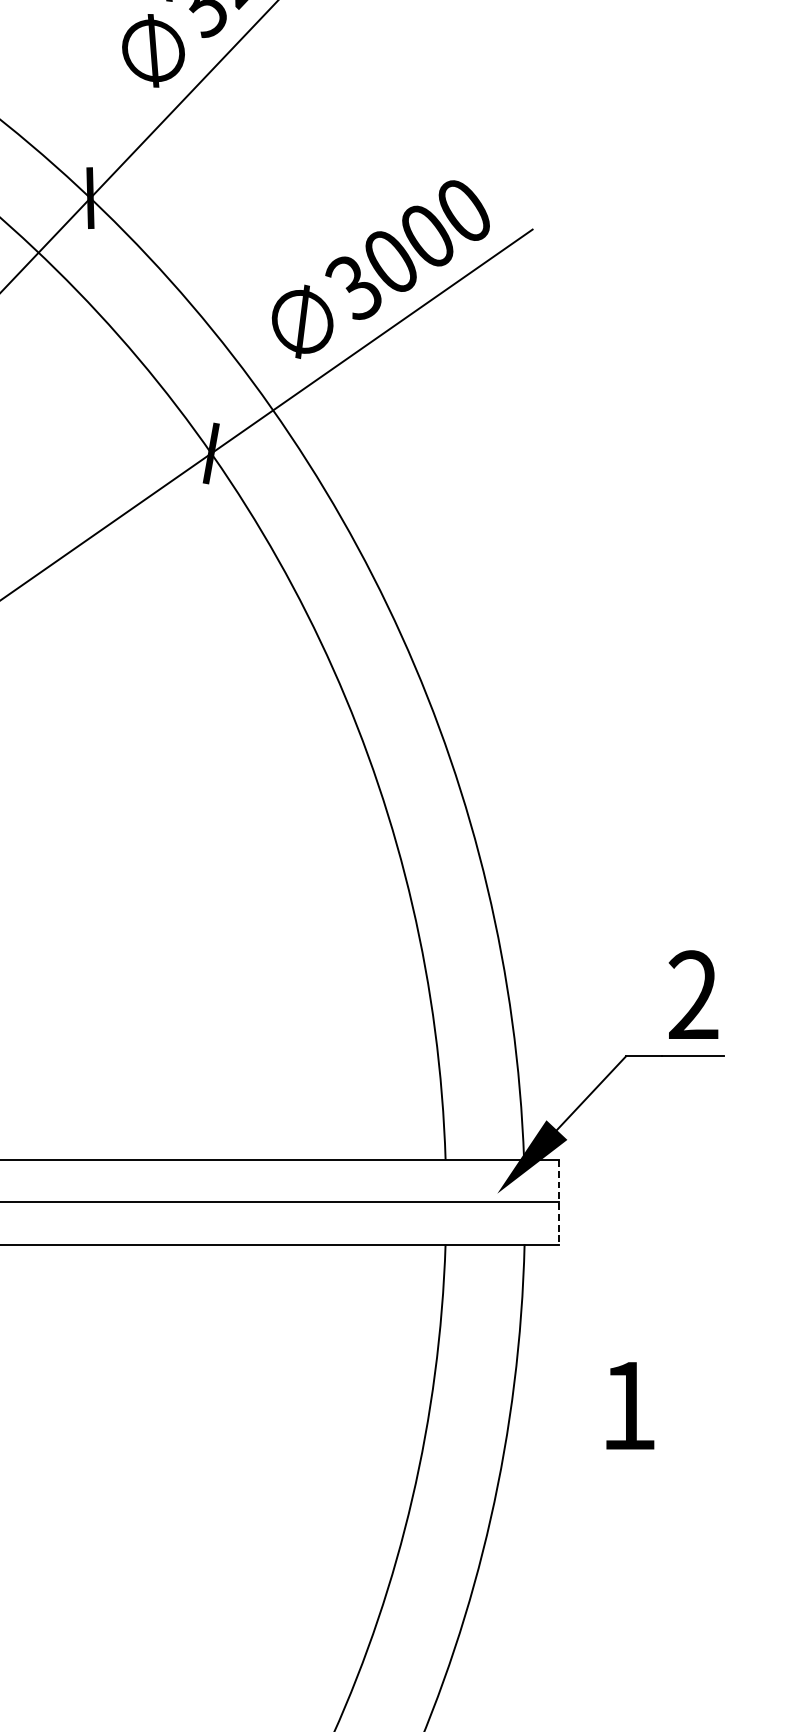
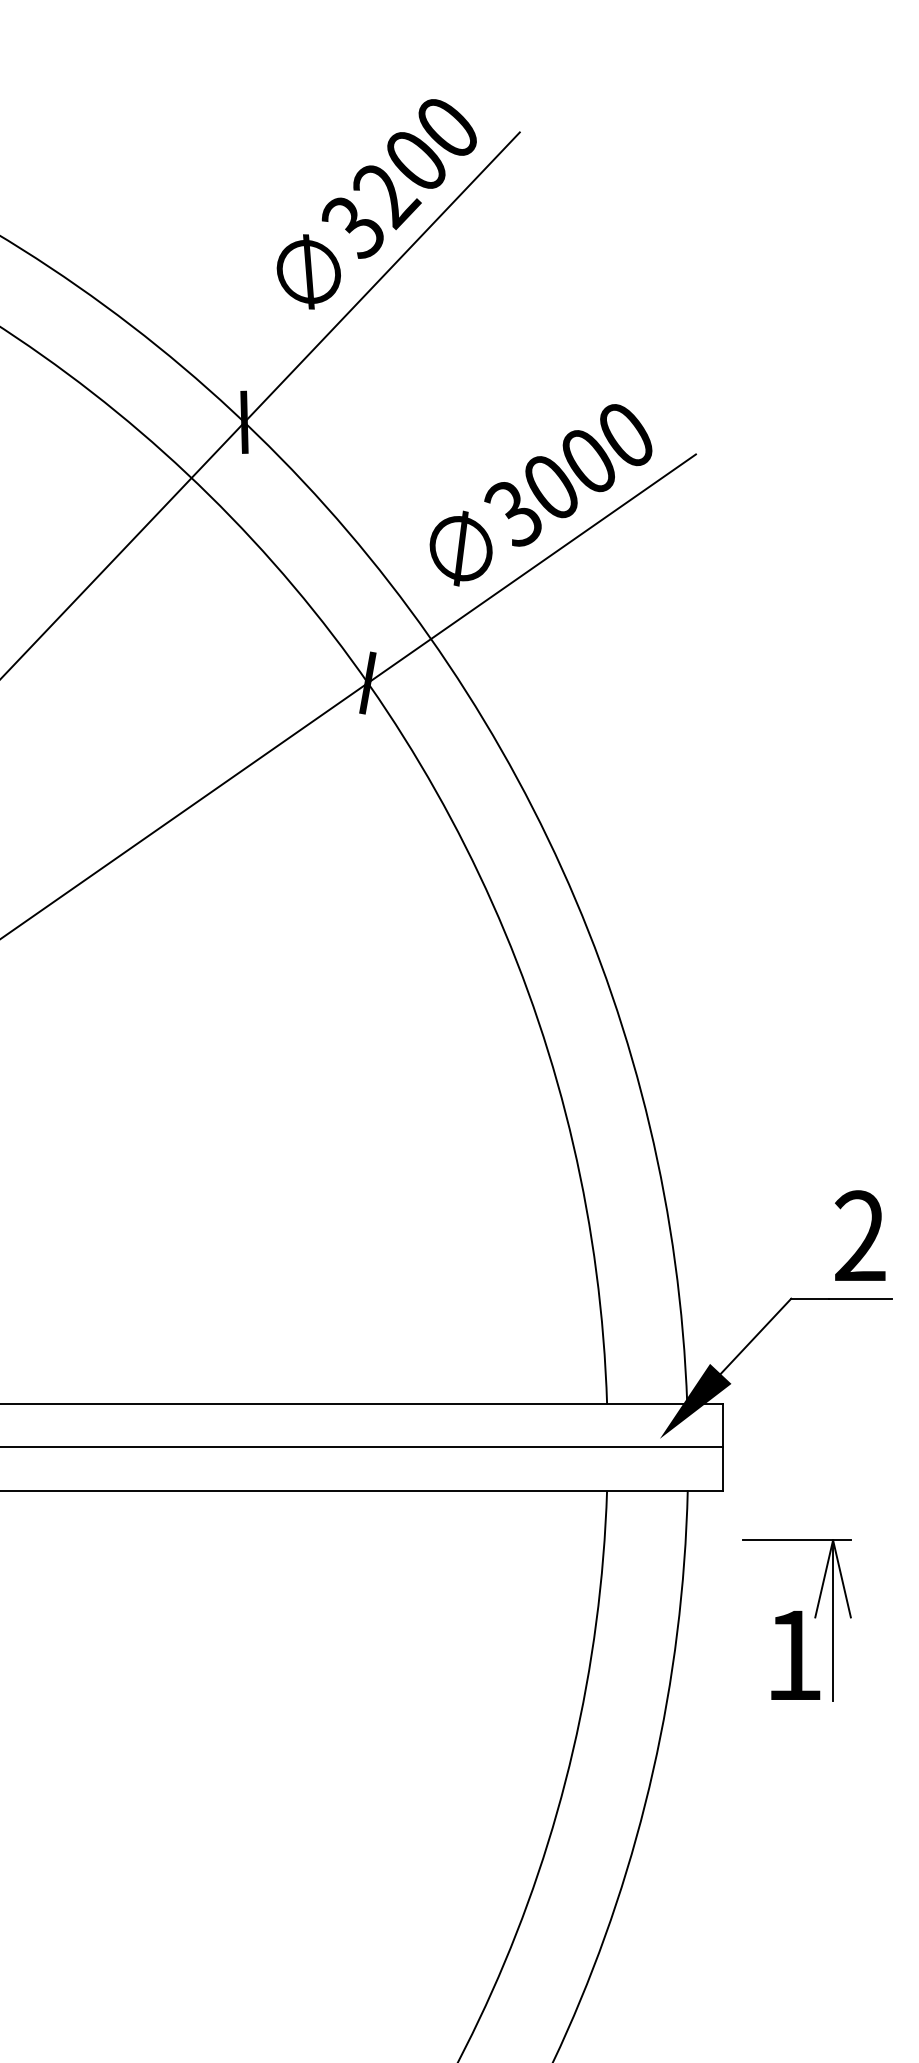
line: (558, 1203) -> (722, 1448), dashed -> solid
part: (648, 1369) -> (814, 1618), added

